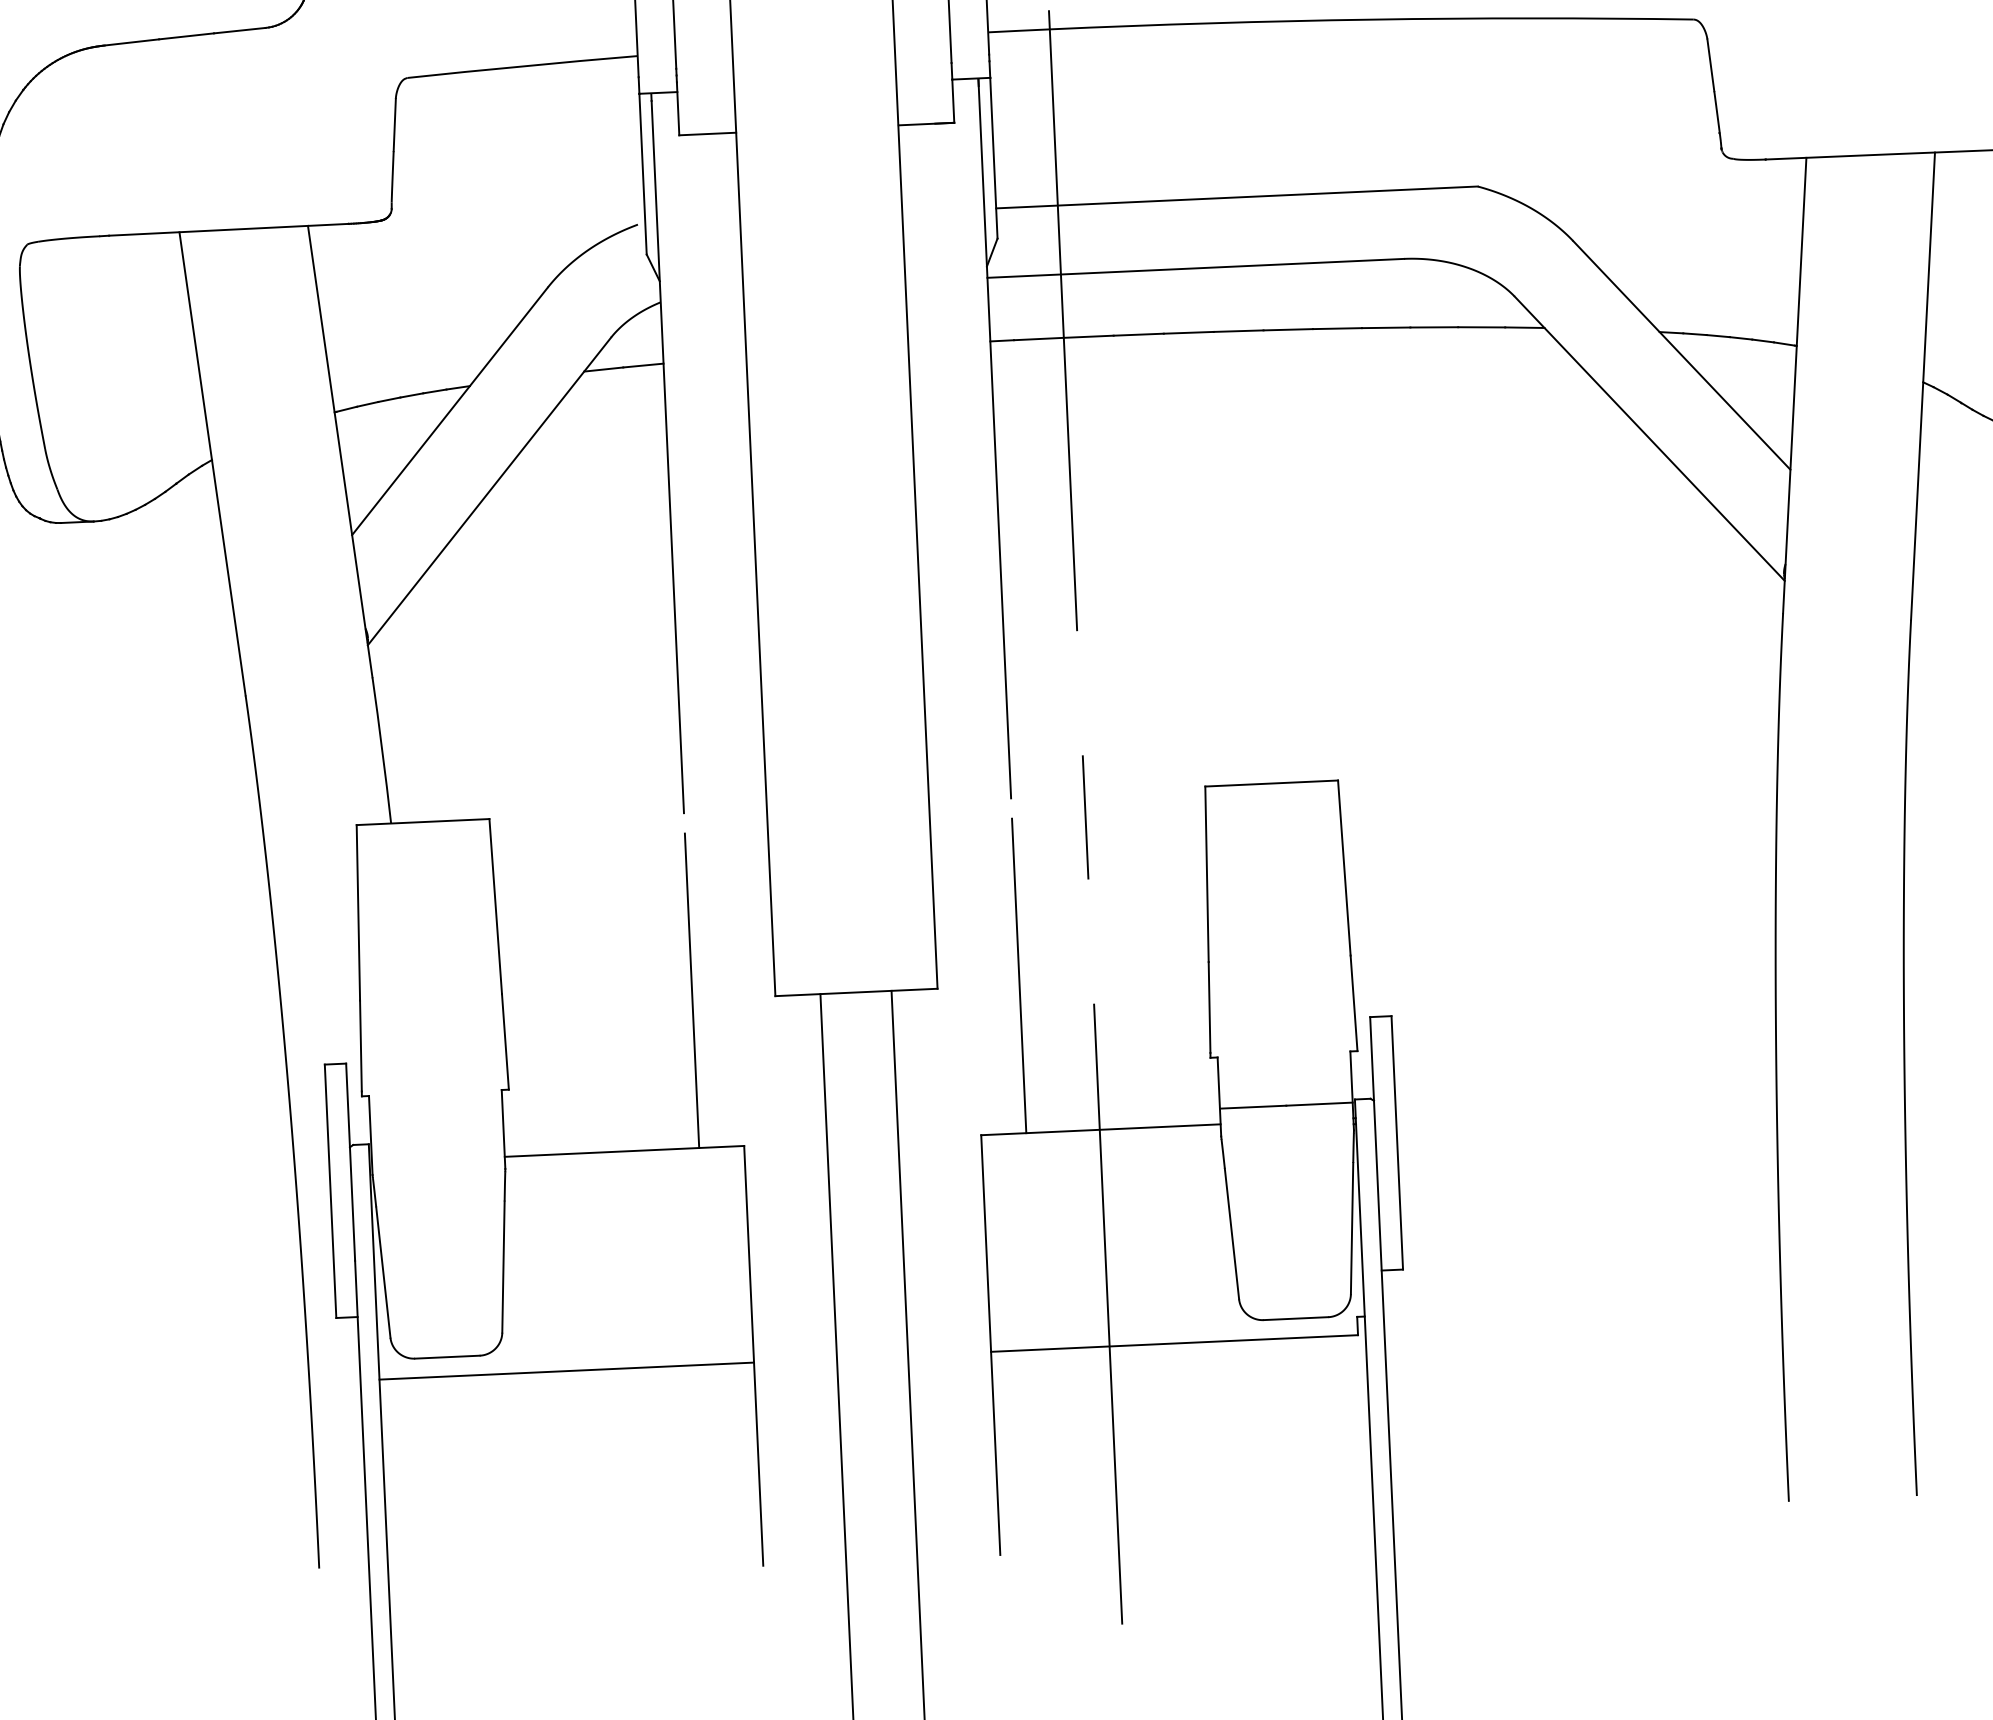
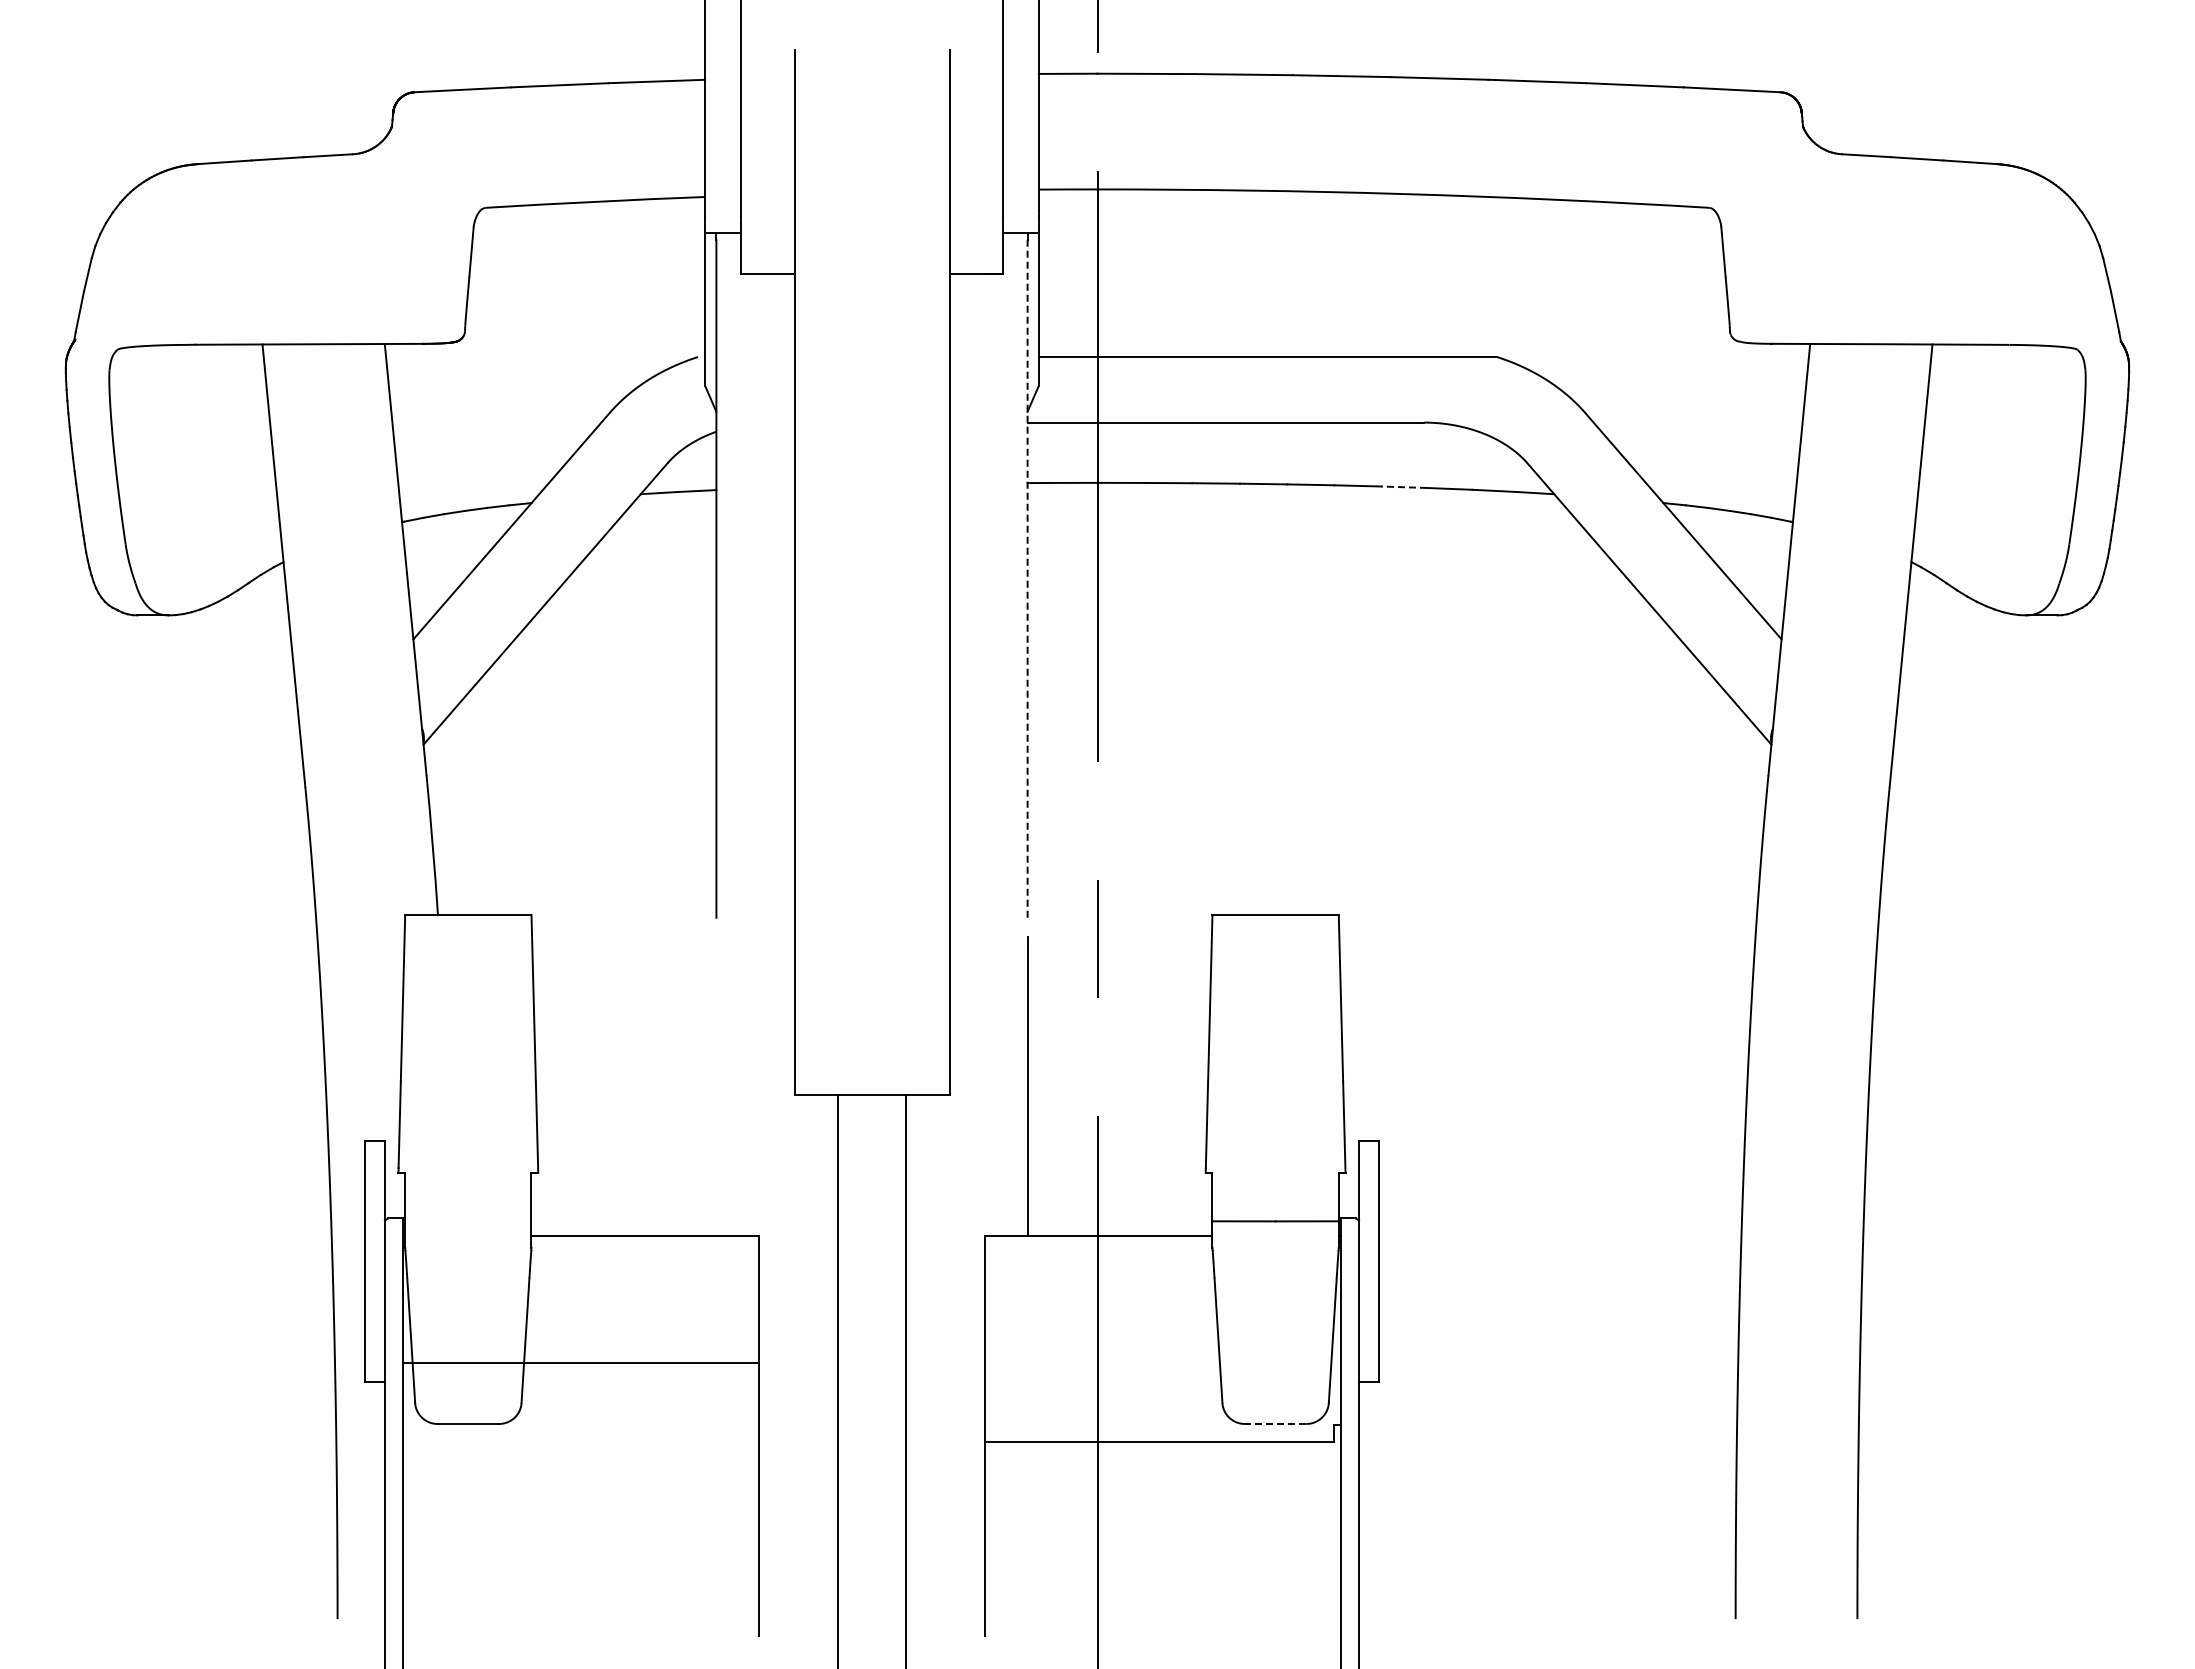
line: (1385, 328) -> (1403, 487), solid -> dashed
line: (994, 438) -> (1027, 575), solid -> dashed
line: (692, 990) -> (716, 1086), removed
line: (1295, 1318) -> (1275, 1423), solid -> dashed
line: (566, 1371) -> (580, 1363), moved

